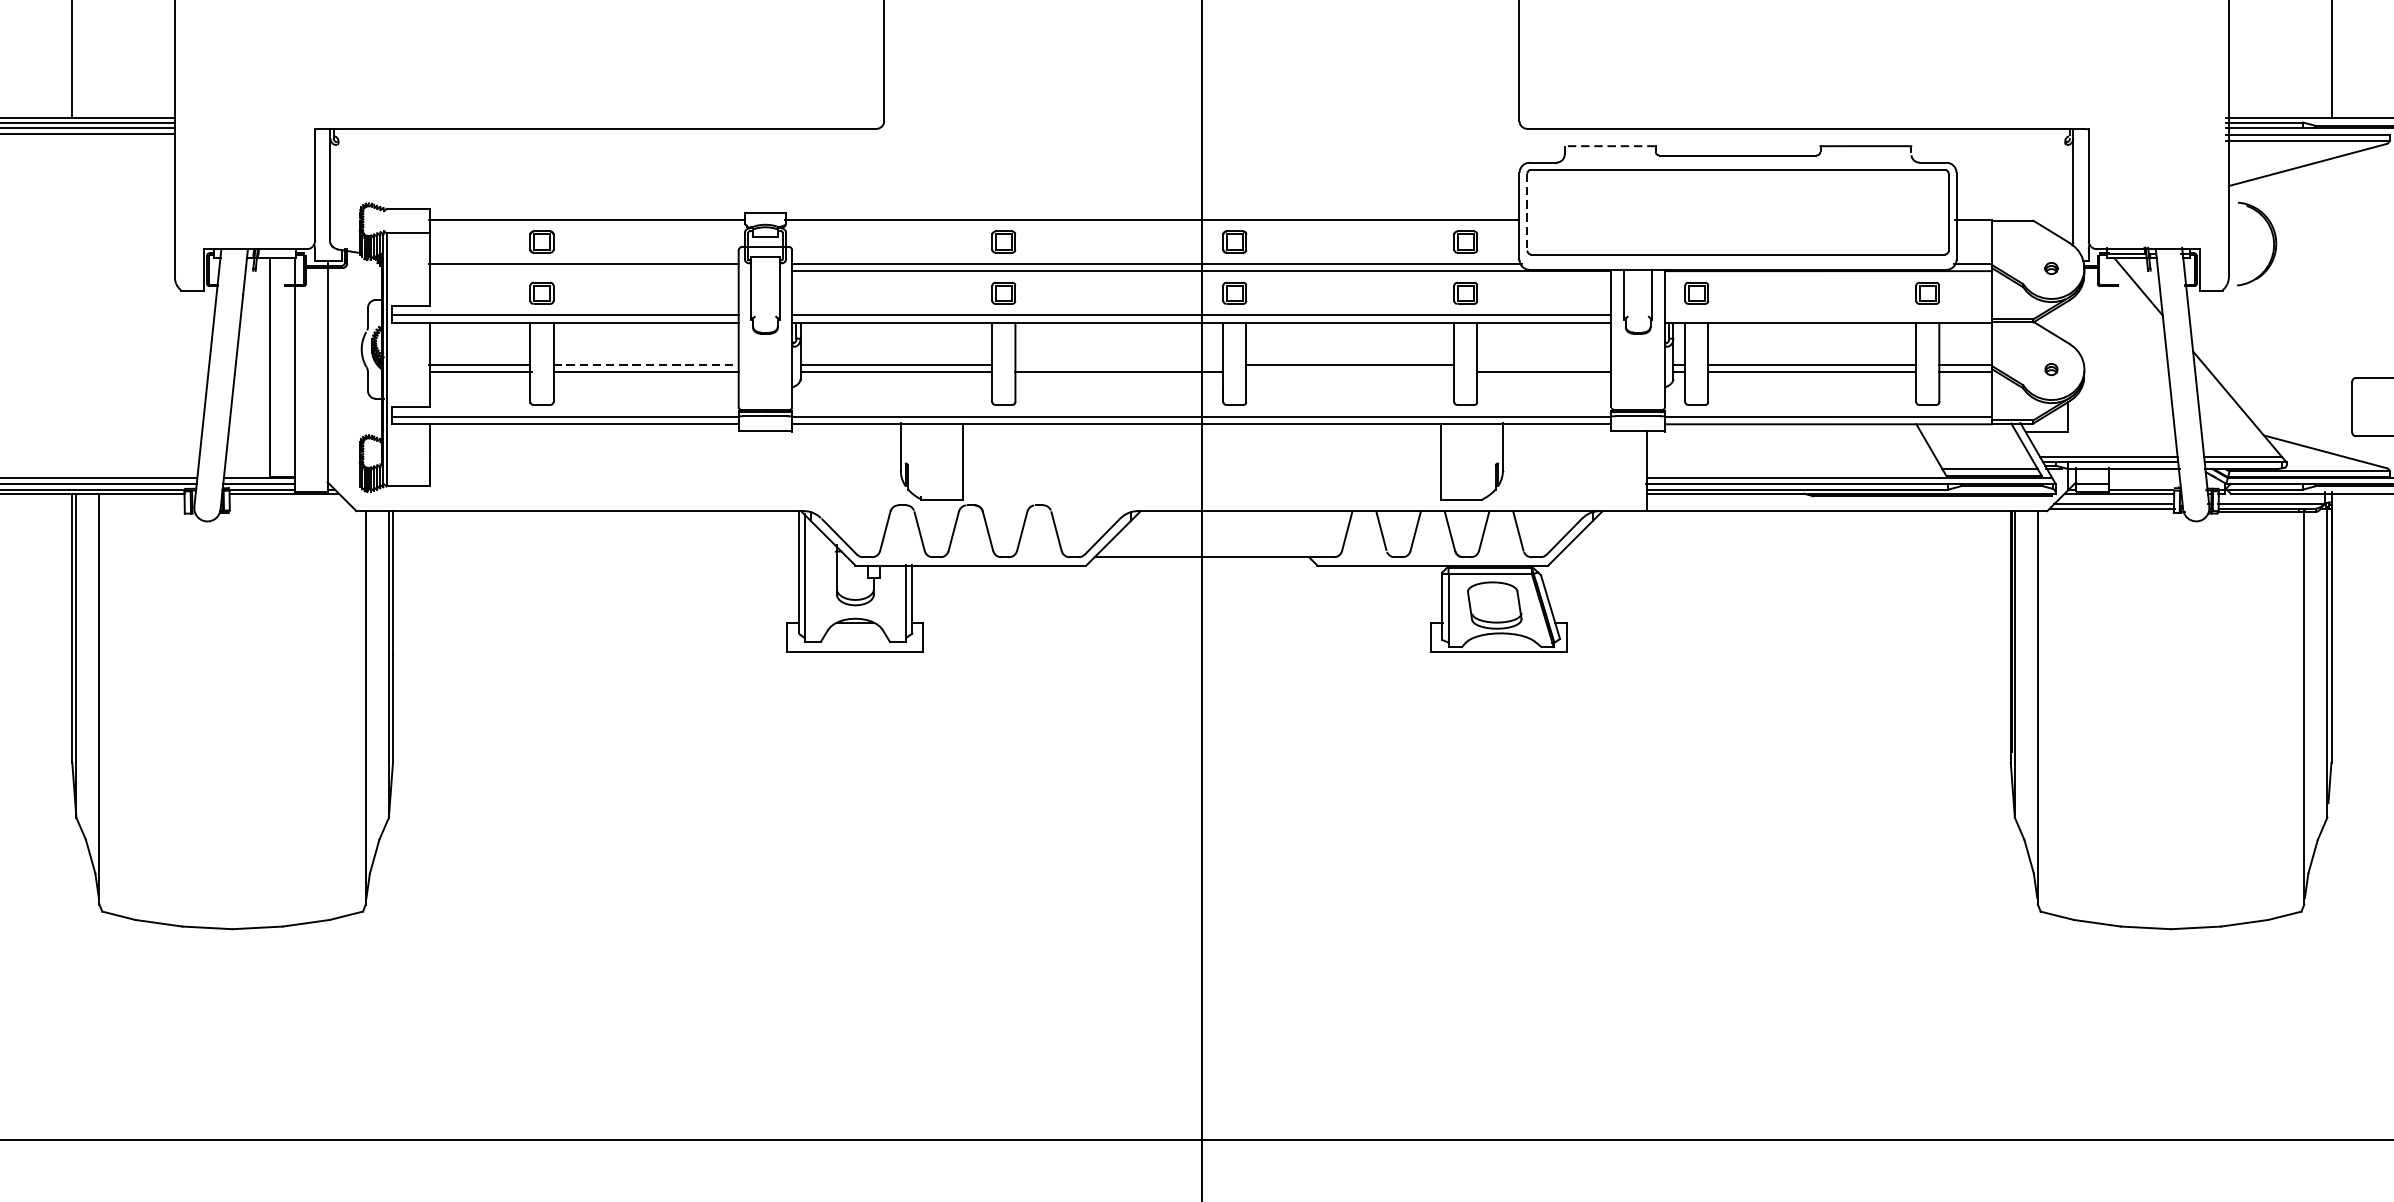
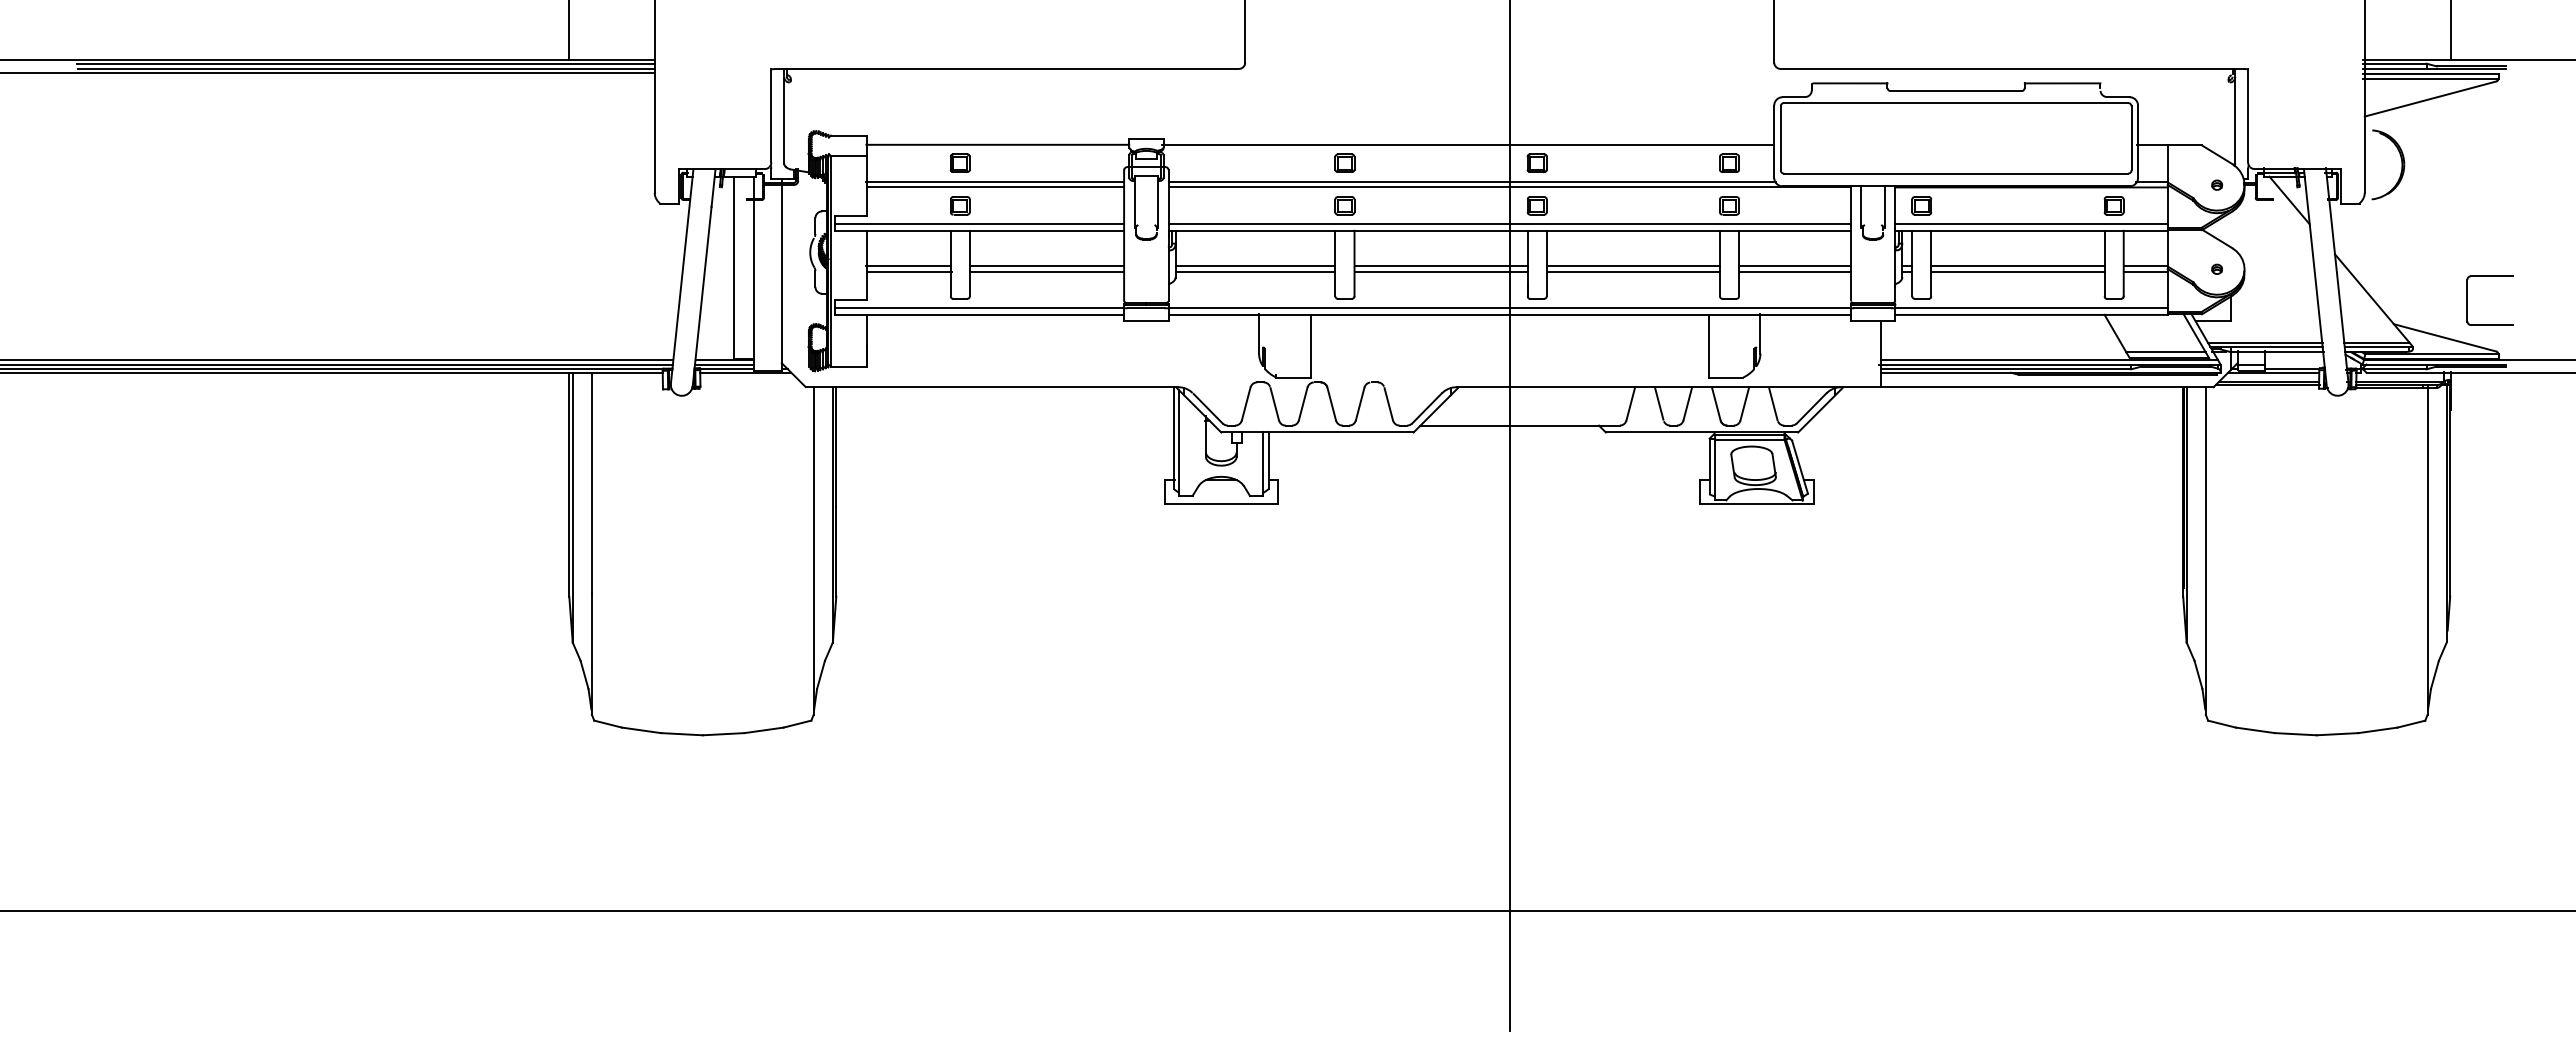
line: (1609, 146) -> (1849, 83), dashed -> solid
line: (1527, 212) -> (1780, 138), dashed -> solid
line: (584, 271) -> (995, 187), added
line: (1828, 315) -> (2031, 224), added
line: (646, 364) -> (1047, 265), dashed -> solid
line: (1118, 364) -> (1440, 265), added
line: (1543, 364) -> (1794, 265), added
line: (1349, 372) -> (1632, 271), added

